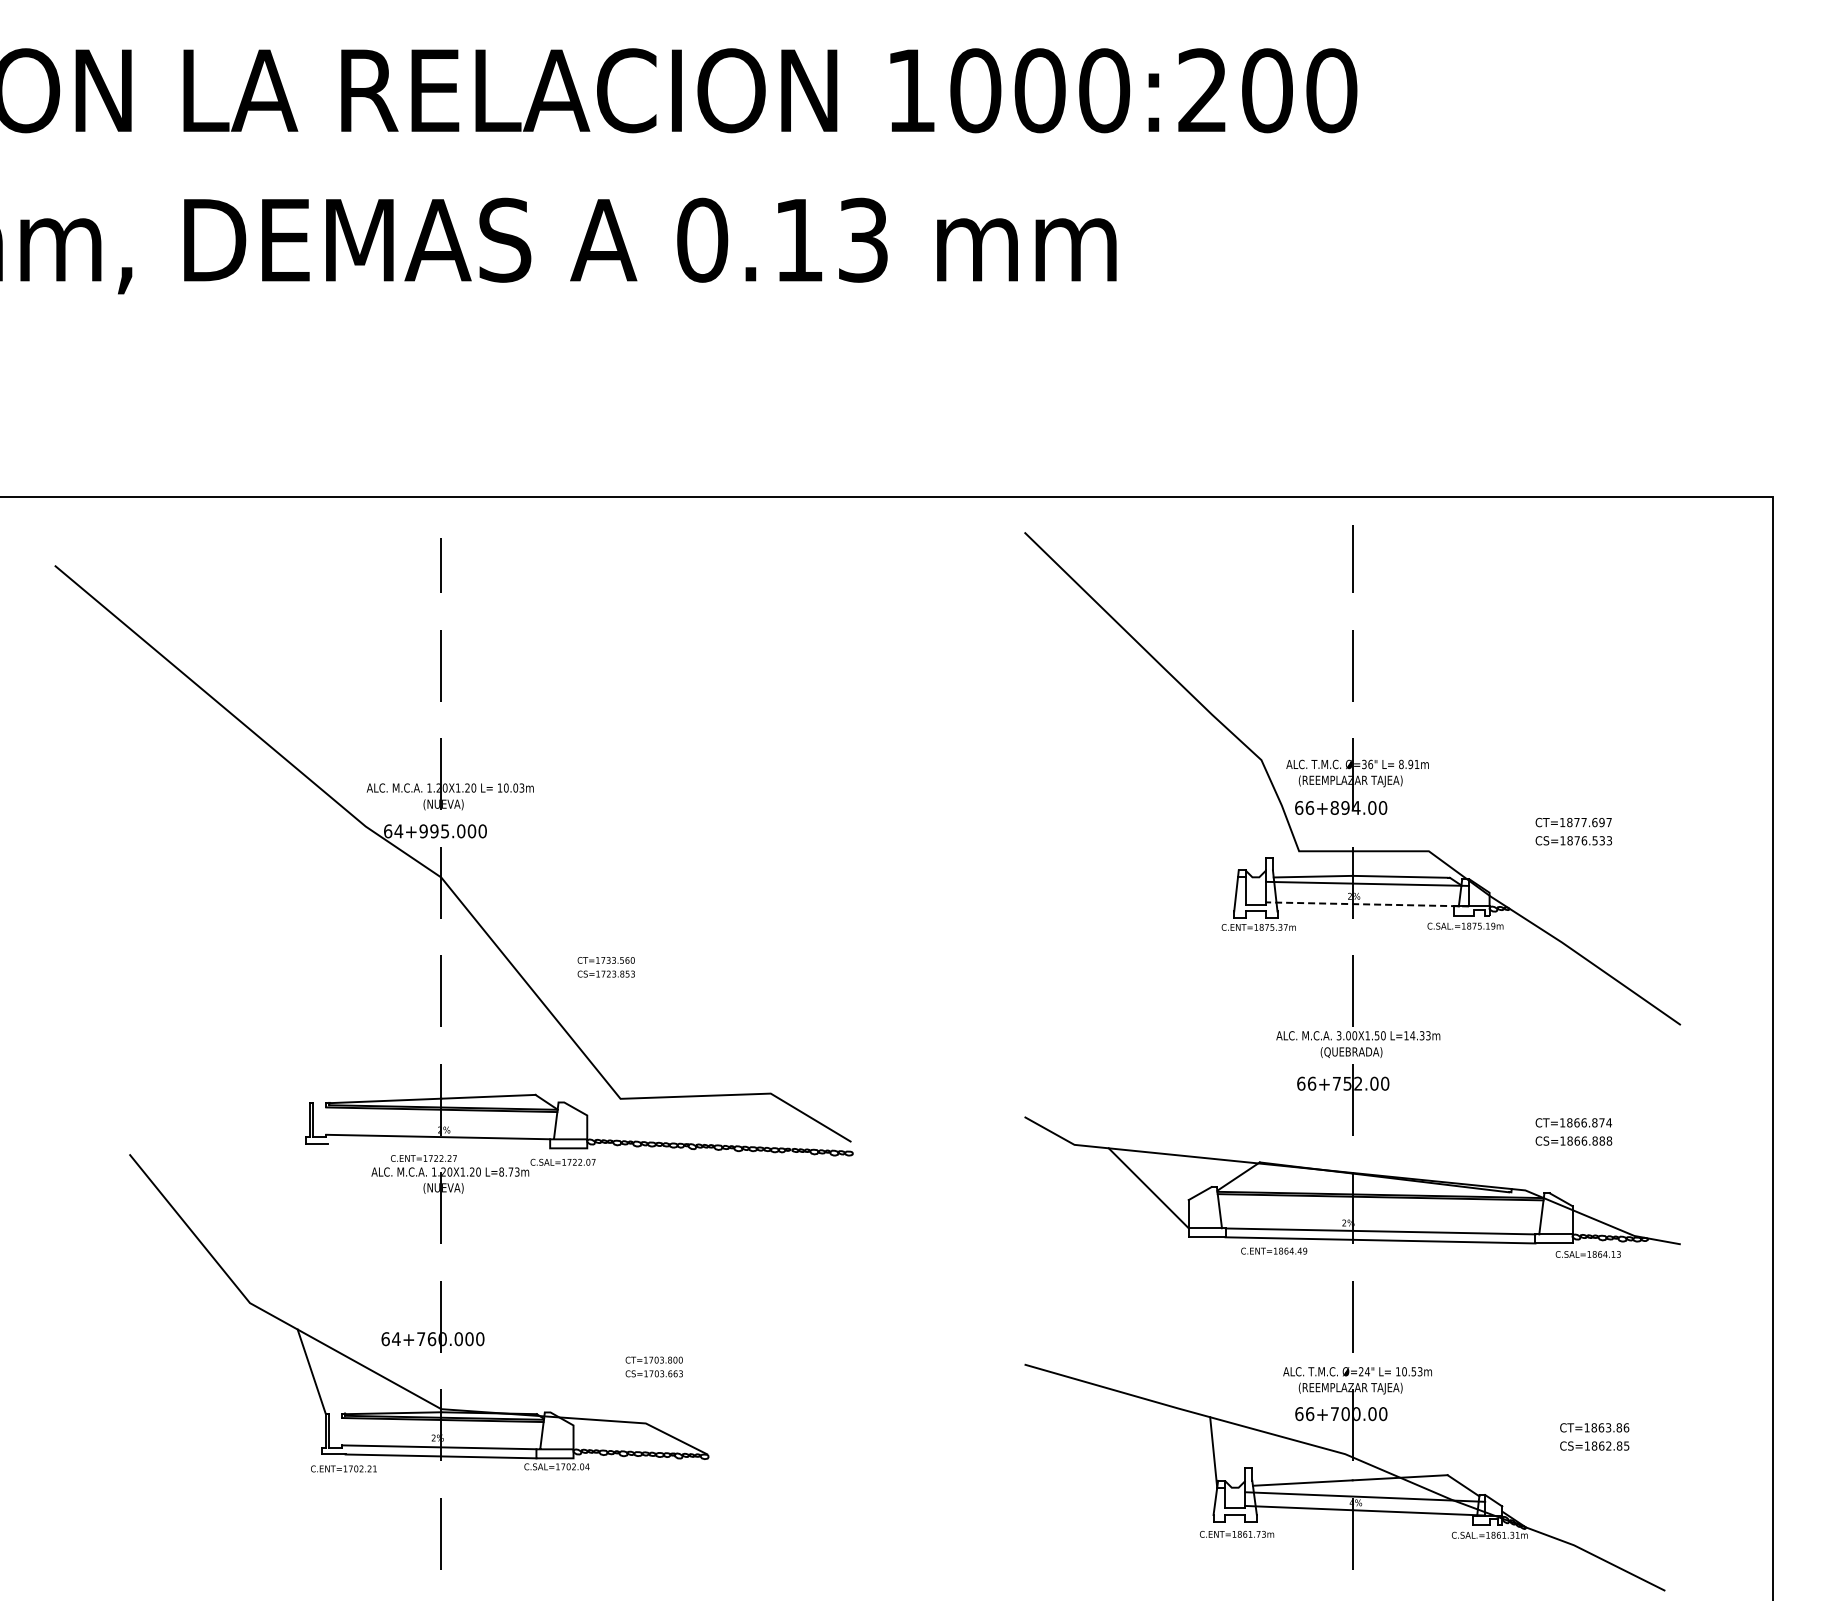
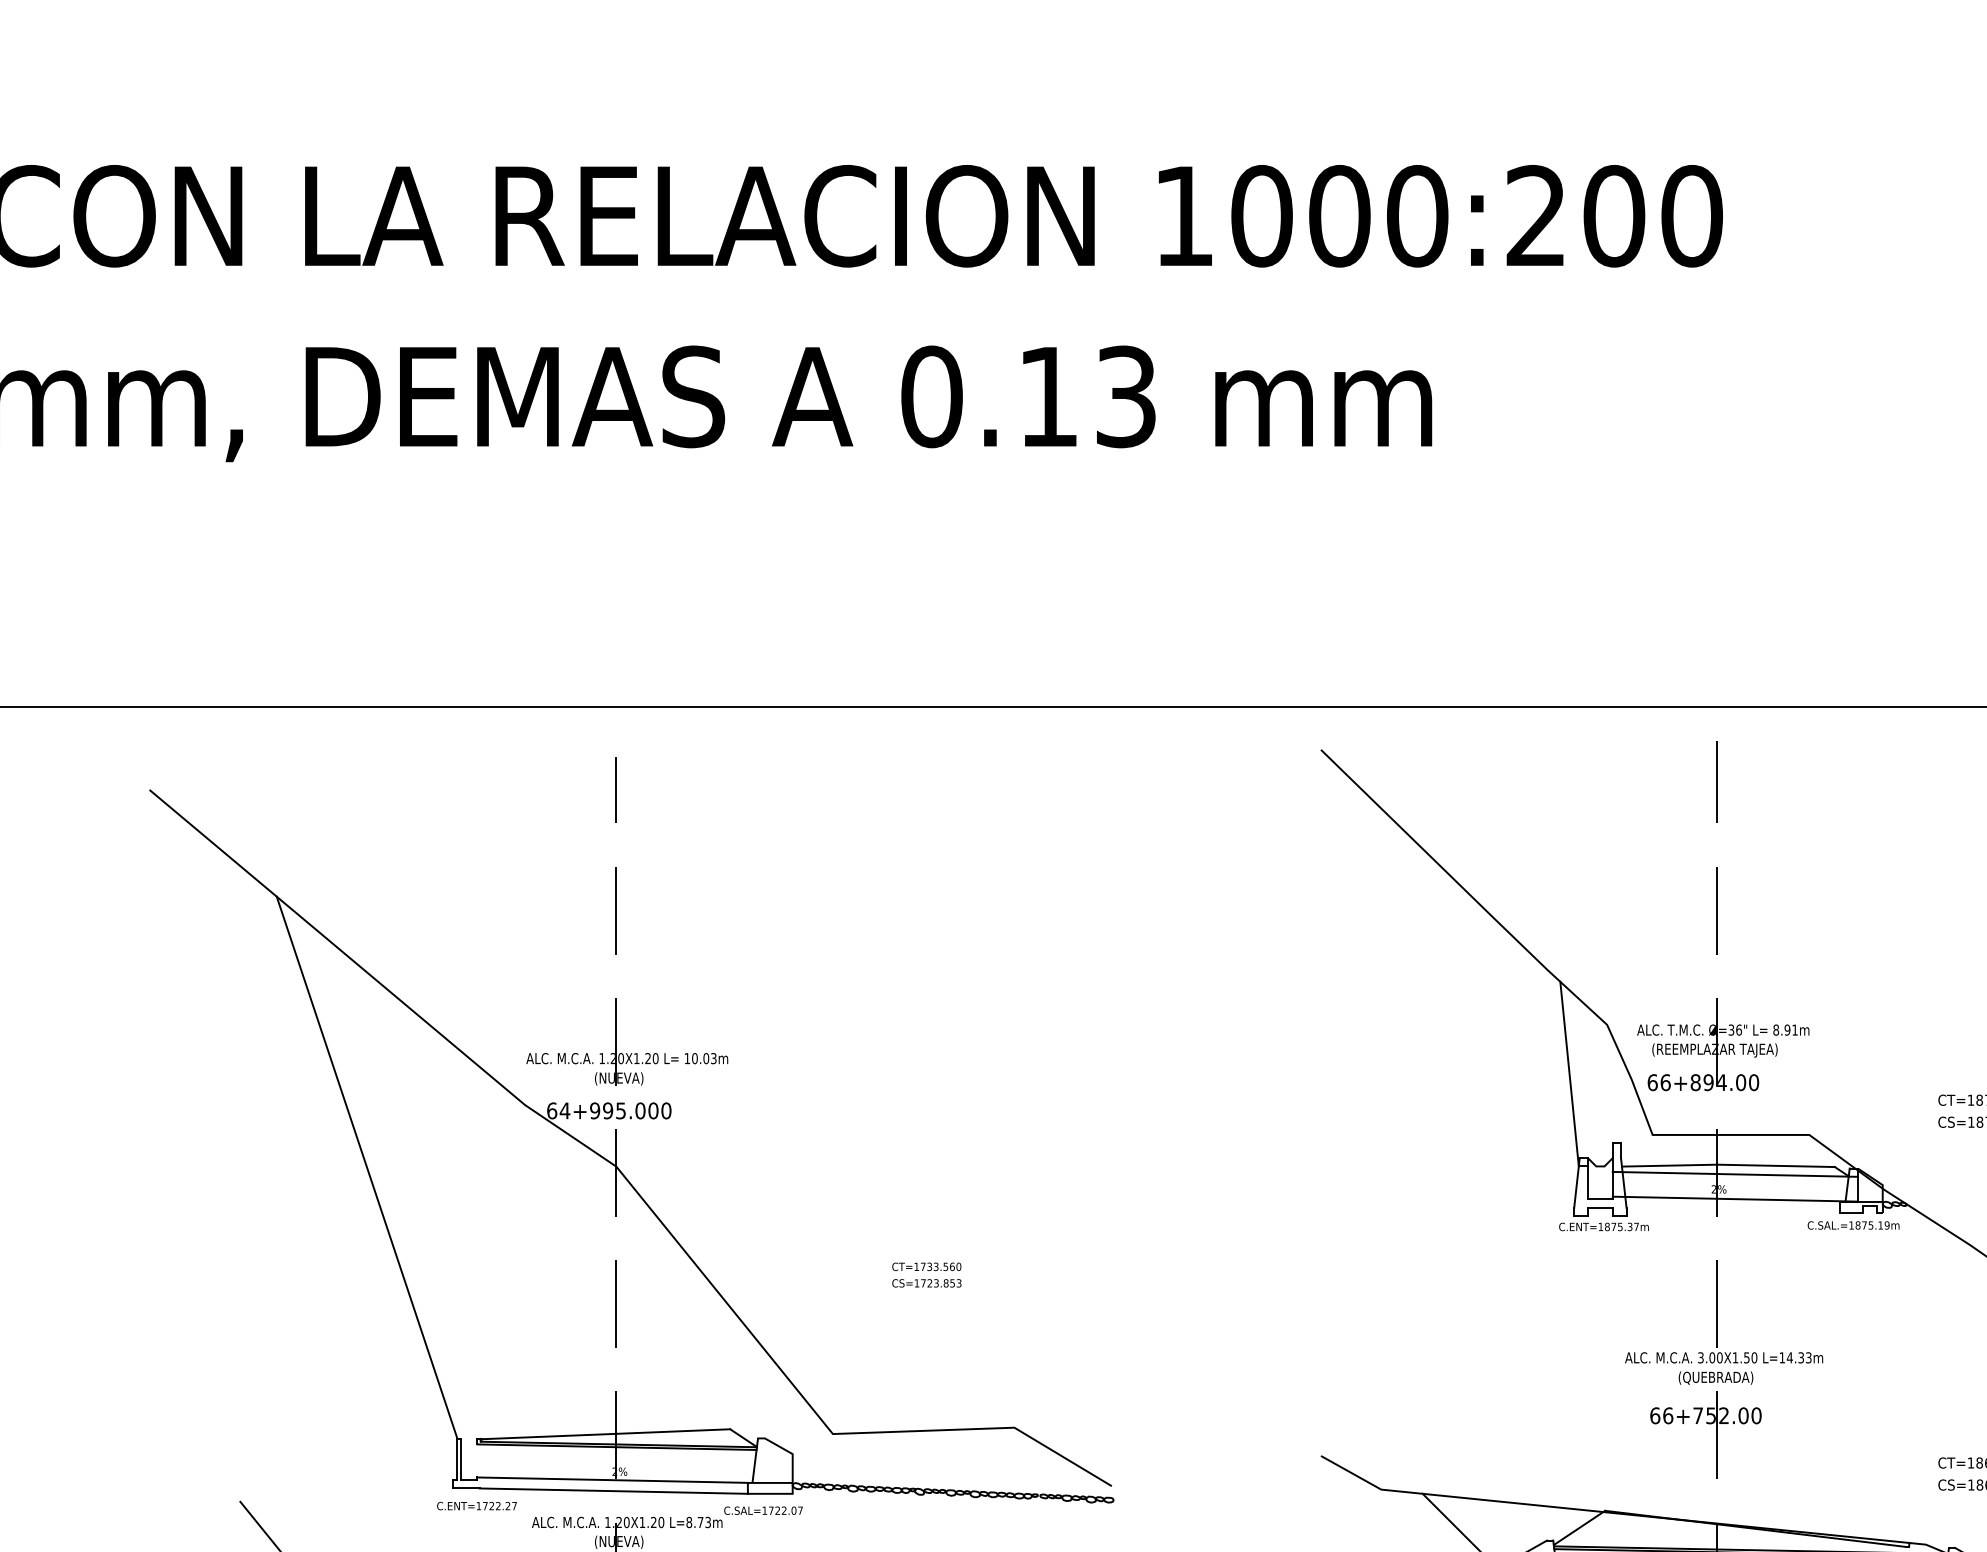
line: (1230, 800) -> (1569, 1073), added
line: (234, 878) -> (366, 1167), added
line: (1367, 904) -> (1735, 1199), dashed -> solid
text: (605, 967) -> (925, 1275), moved
line: (439, 1145) -> (614, 1490), added
text: (423, 1158) -> (476, 1506), moved

